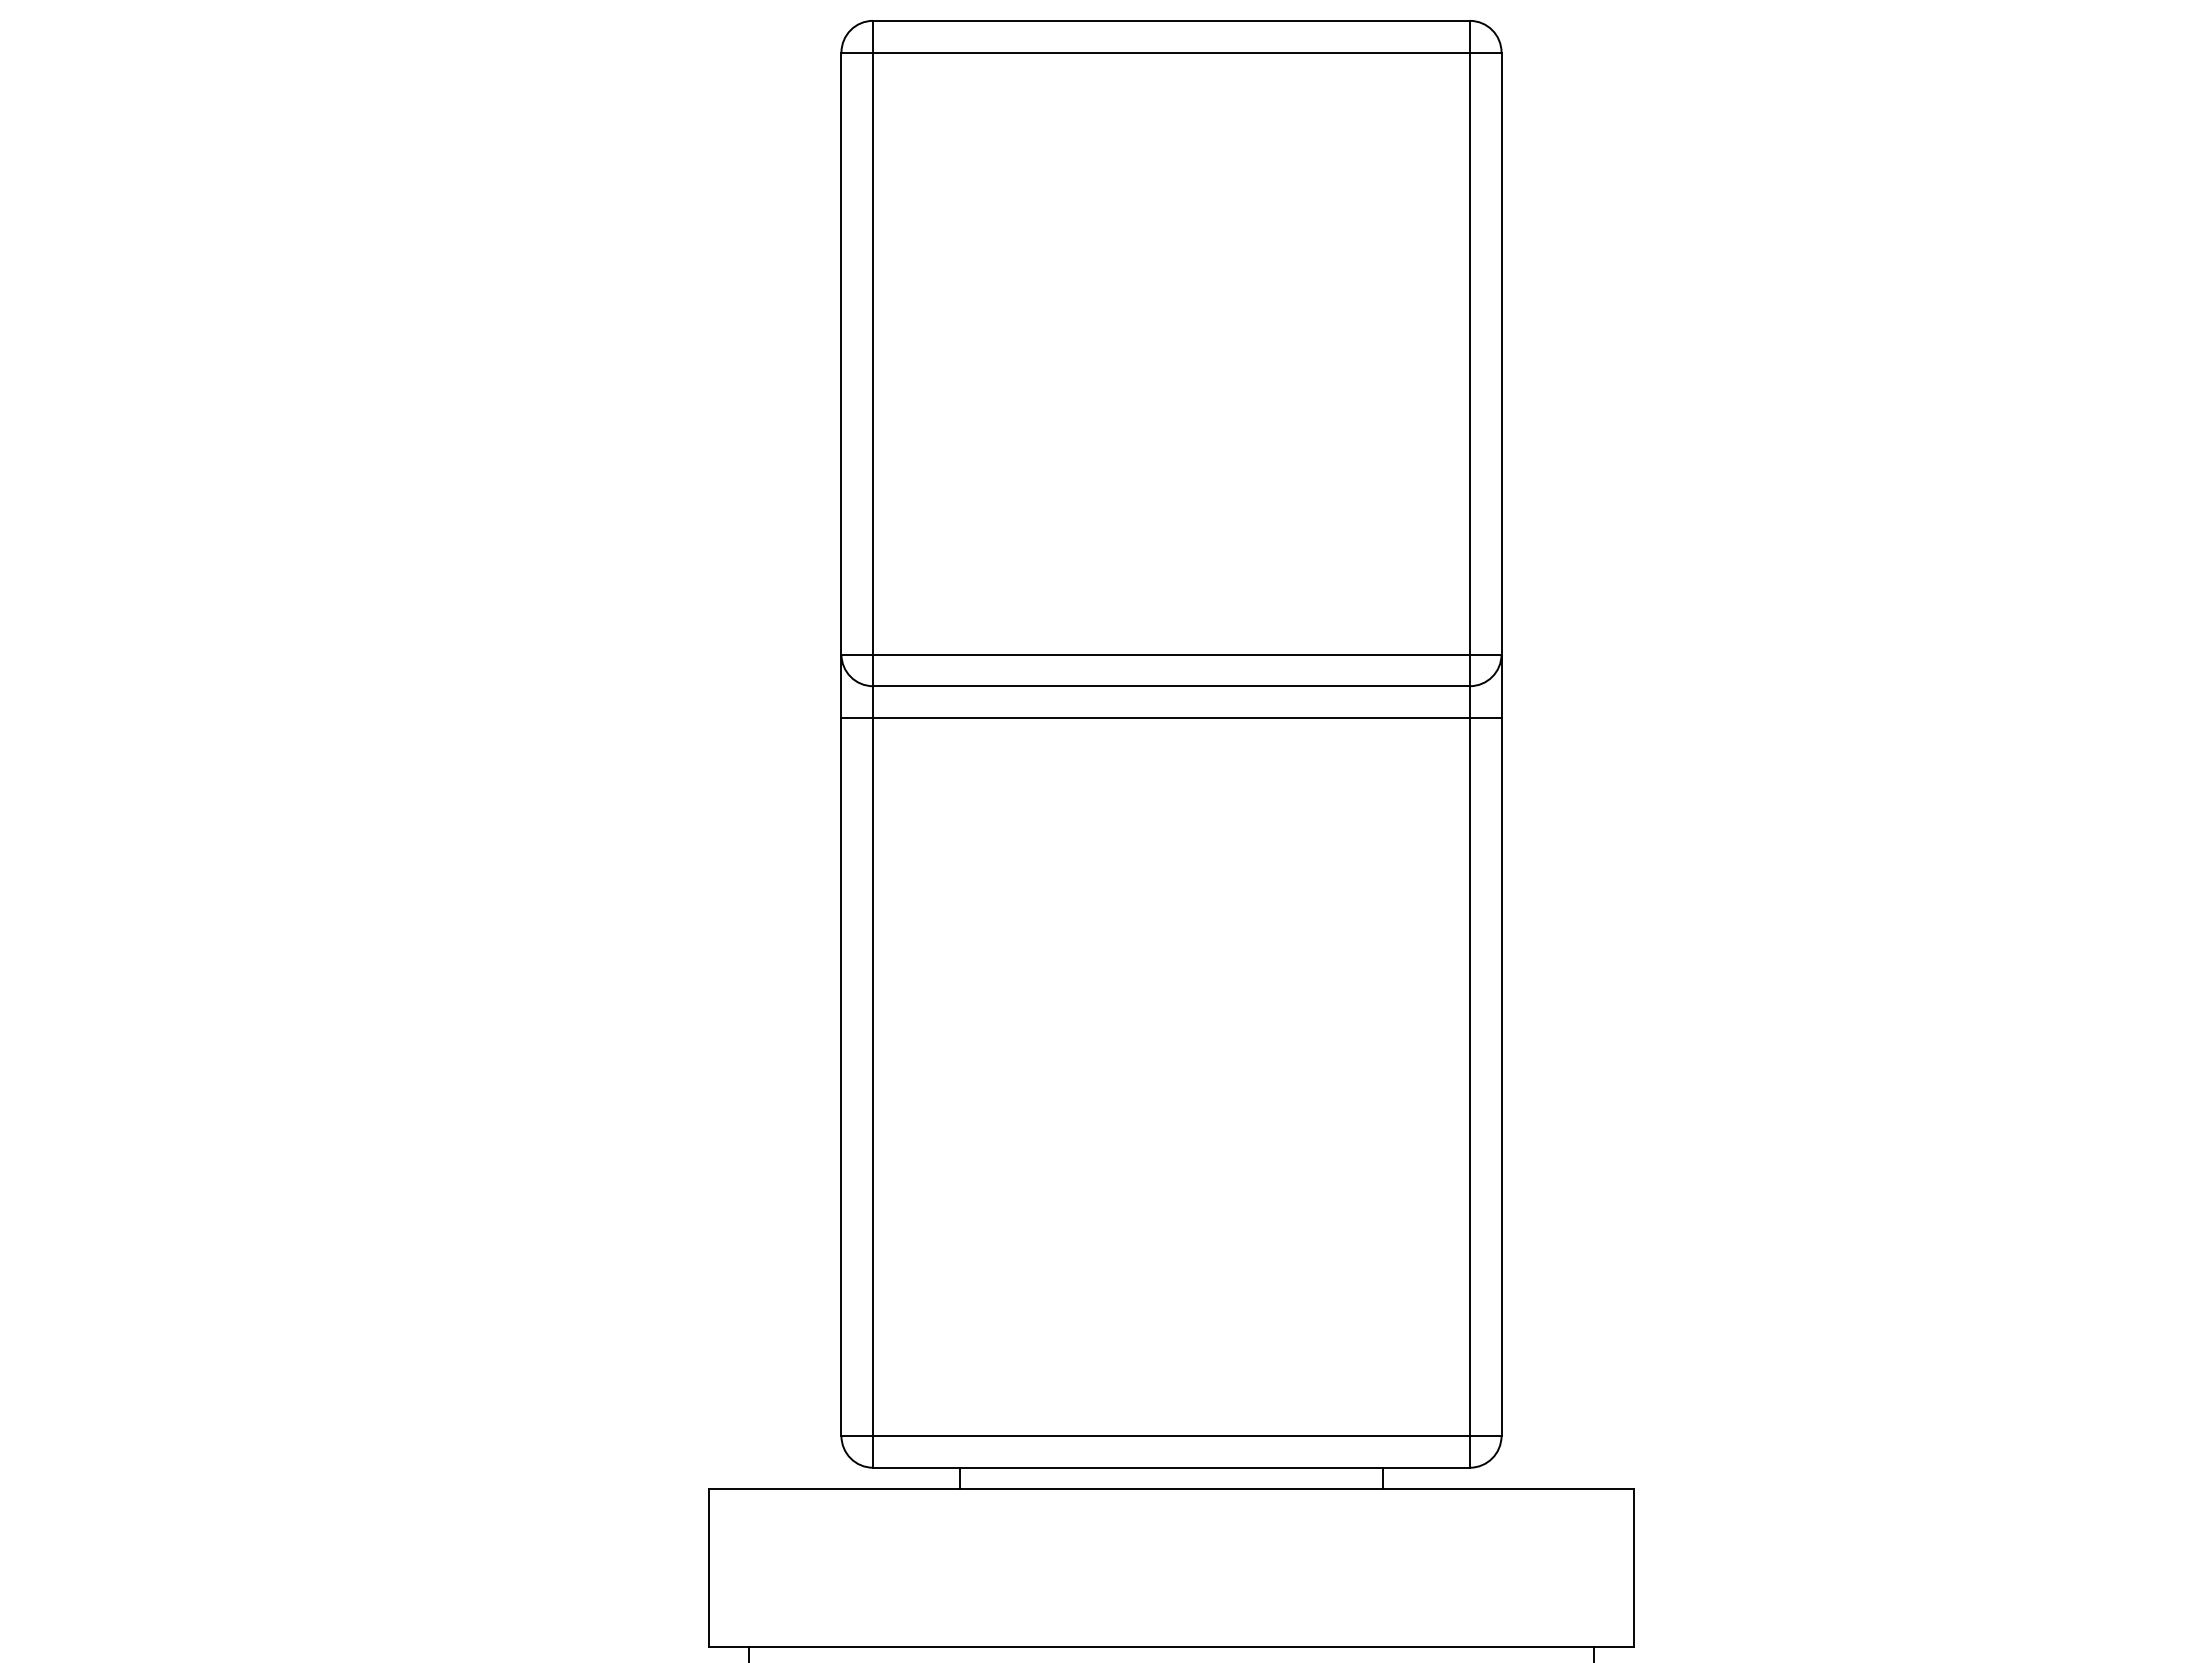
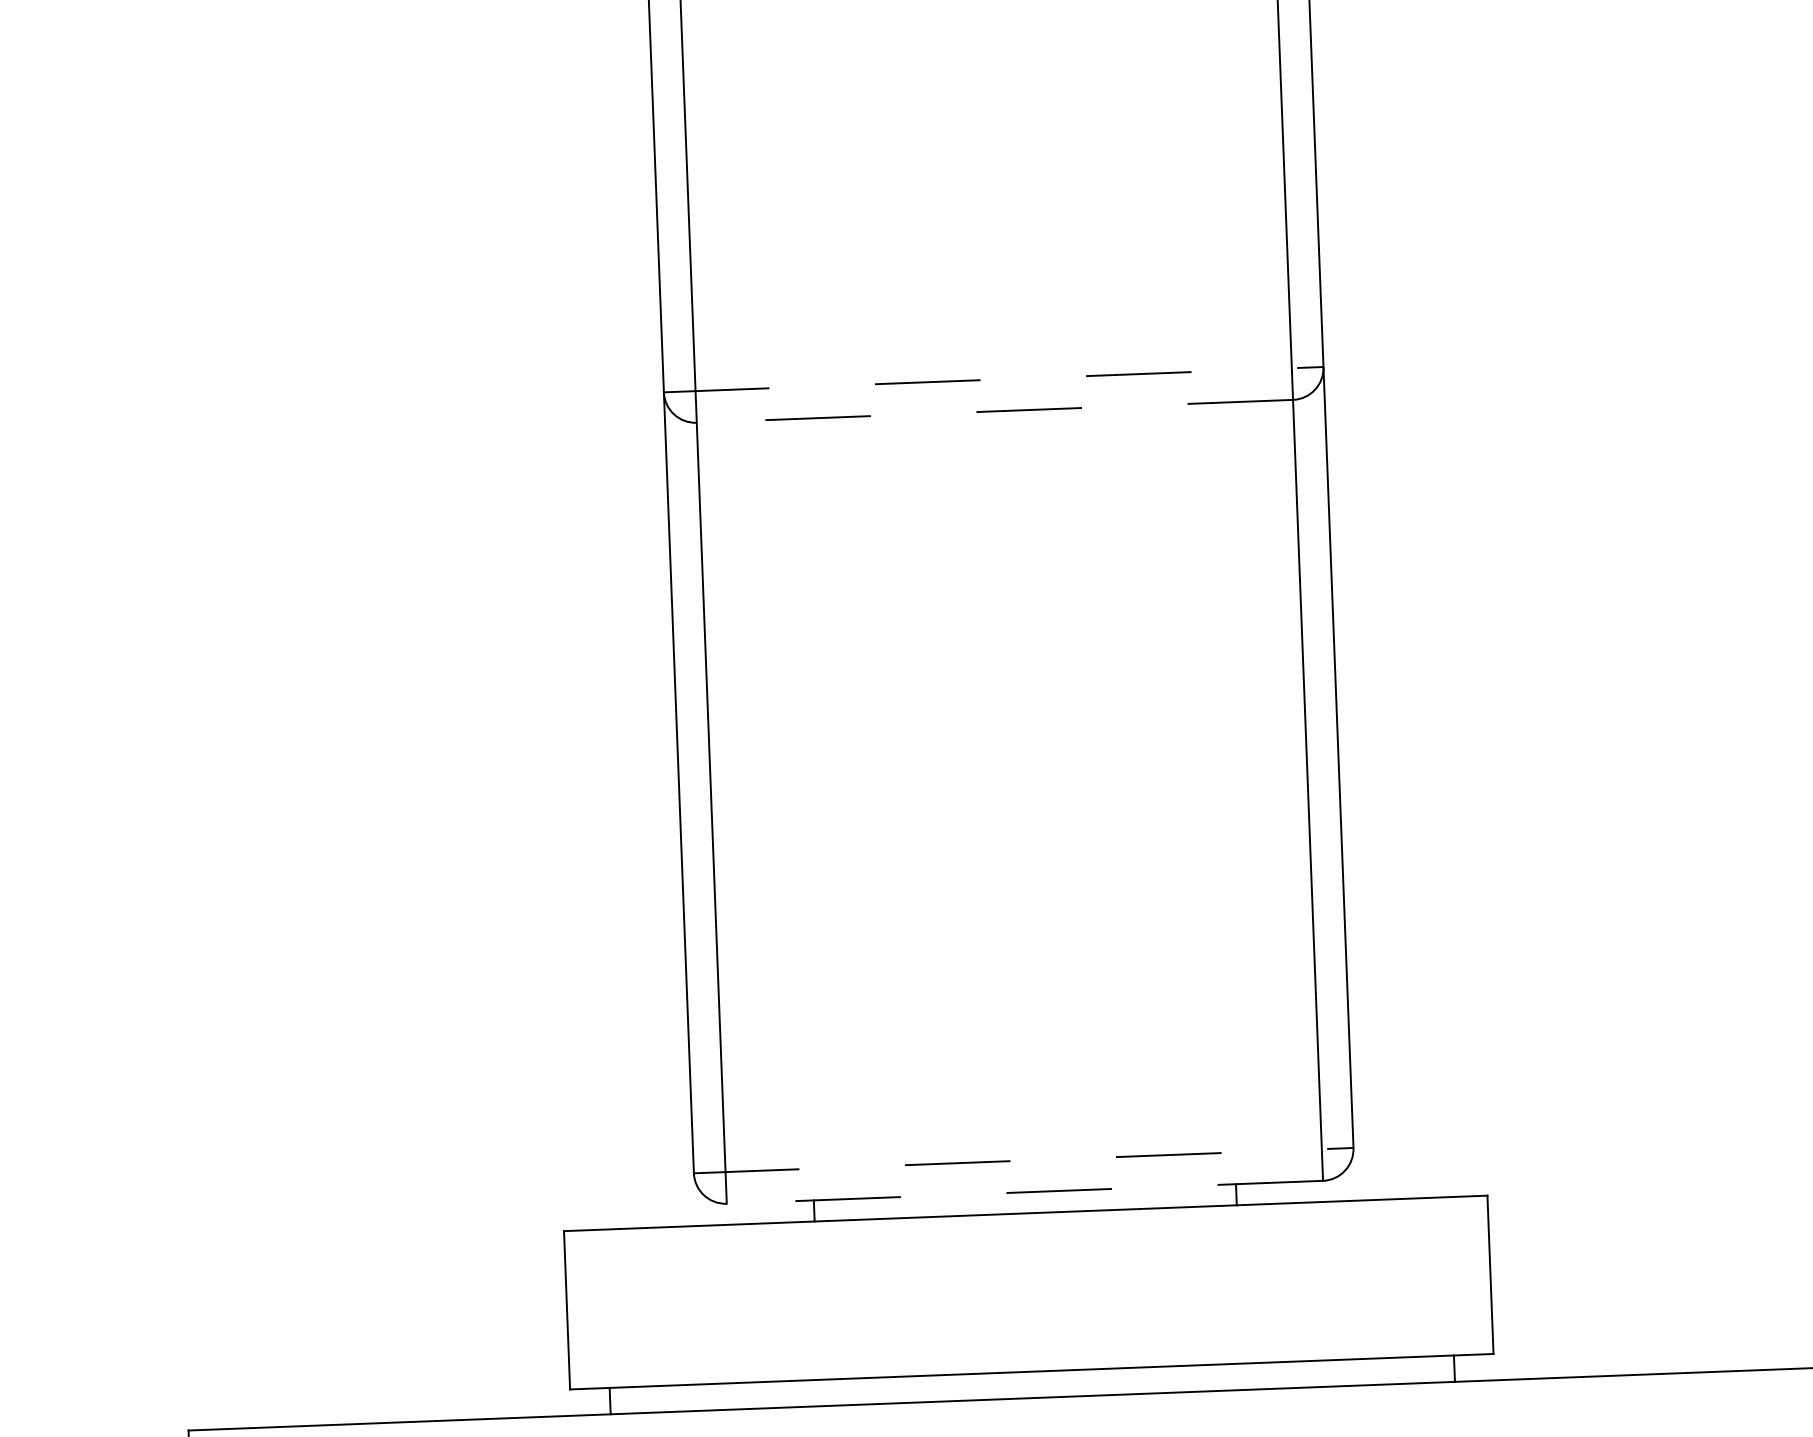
line: (1172, 654) -> (994, 379), solid -> dashed
line: (1171, 686) -> (994, 411), solid -> dashed
line: (1171, 717) -> (996, 442), removed
line: (1172, 1436) -> (1024, 1161), solid -> dashed
line: (1171, 1467) -> (1024, 1192), solid -> dashed

